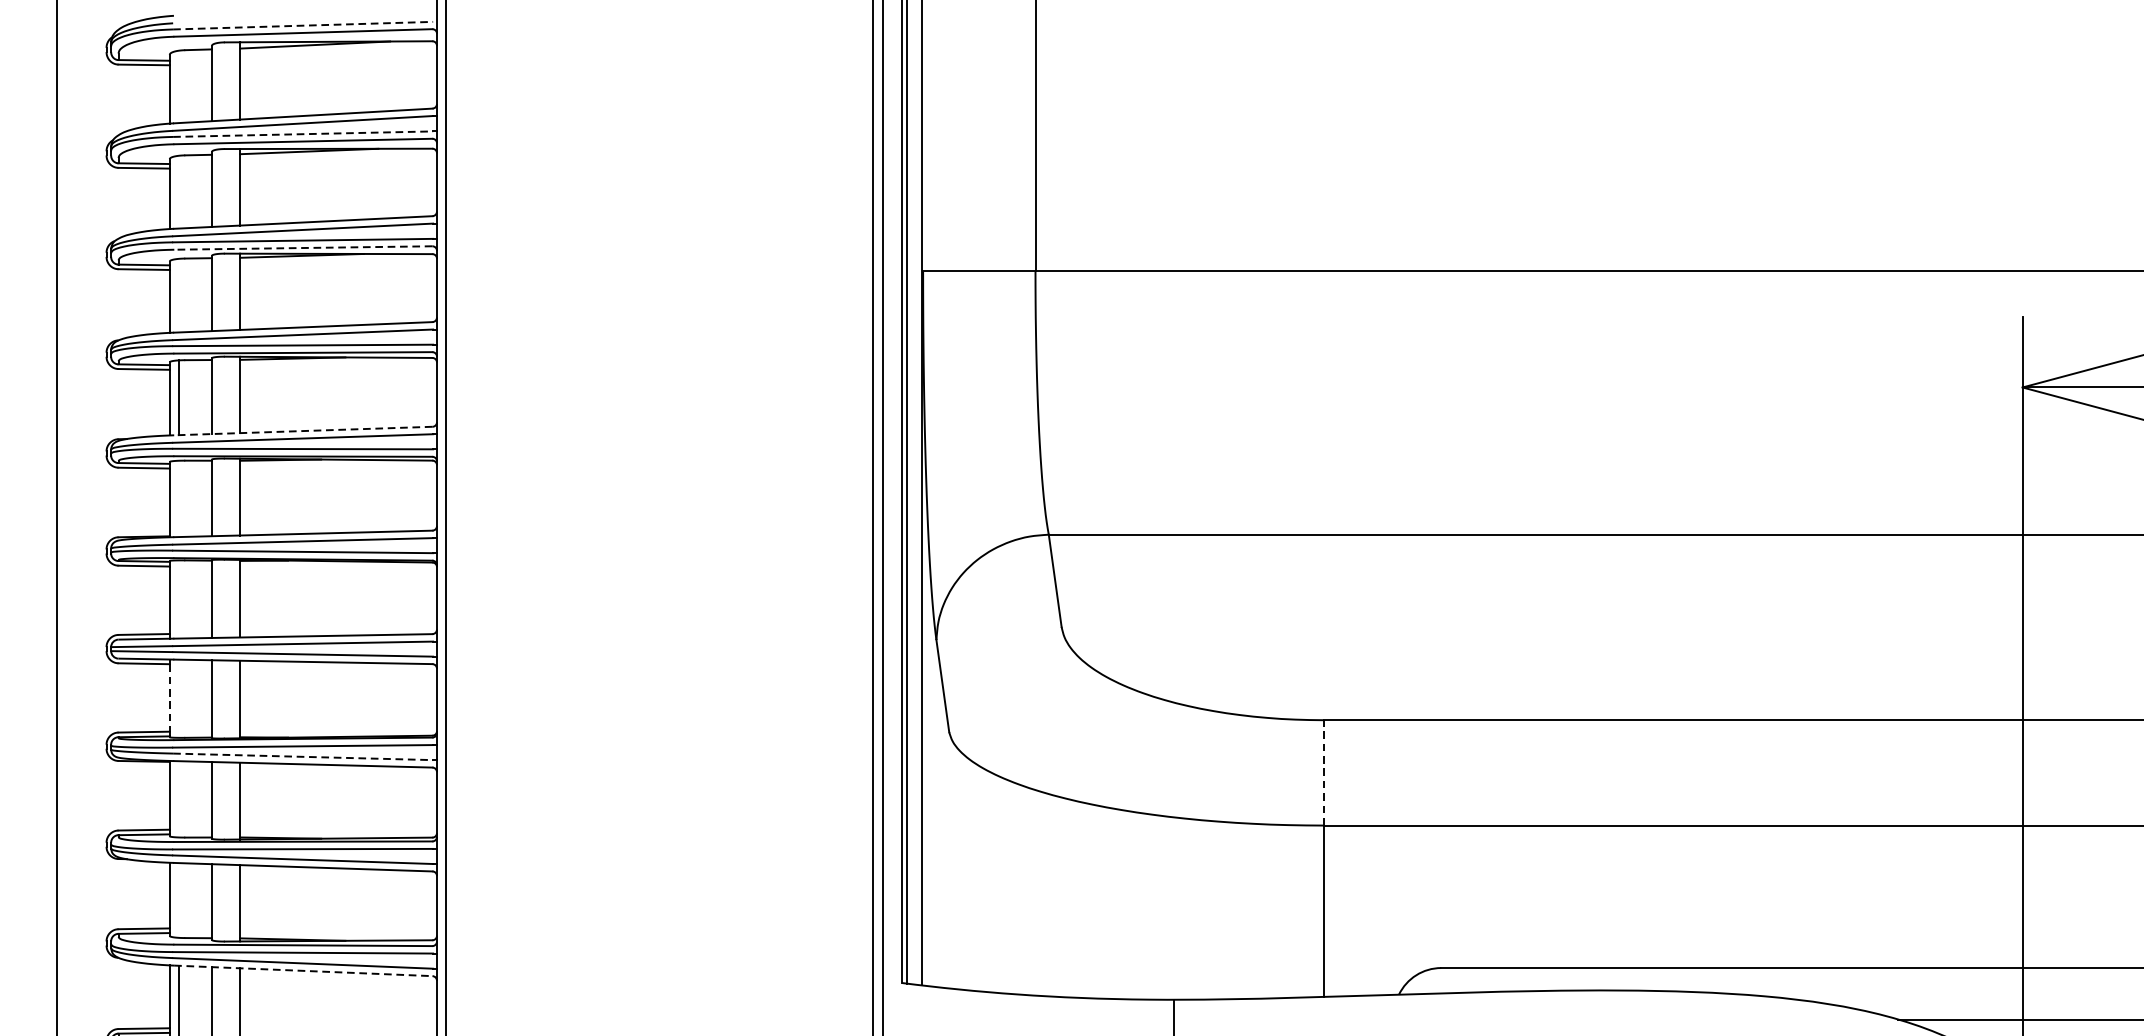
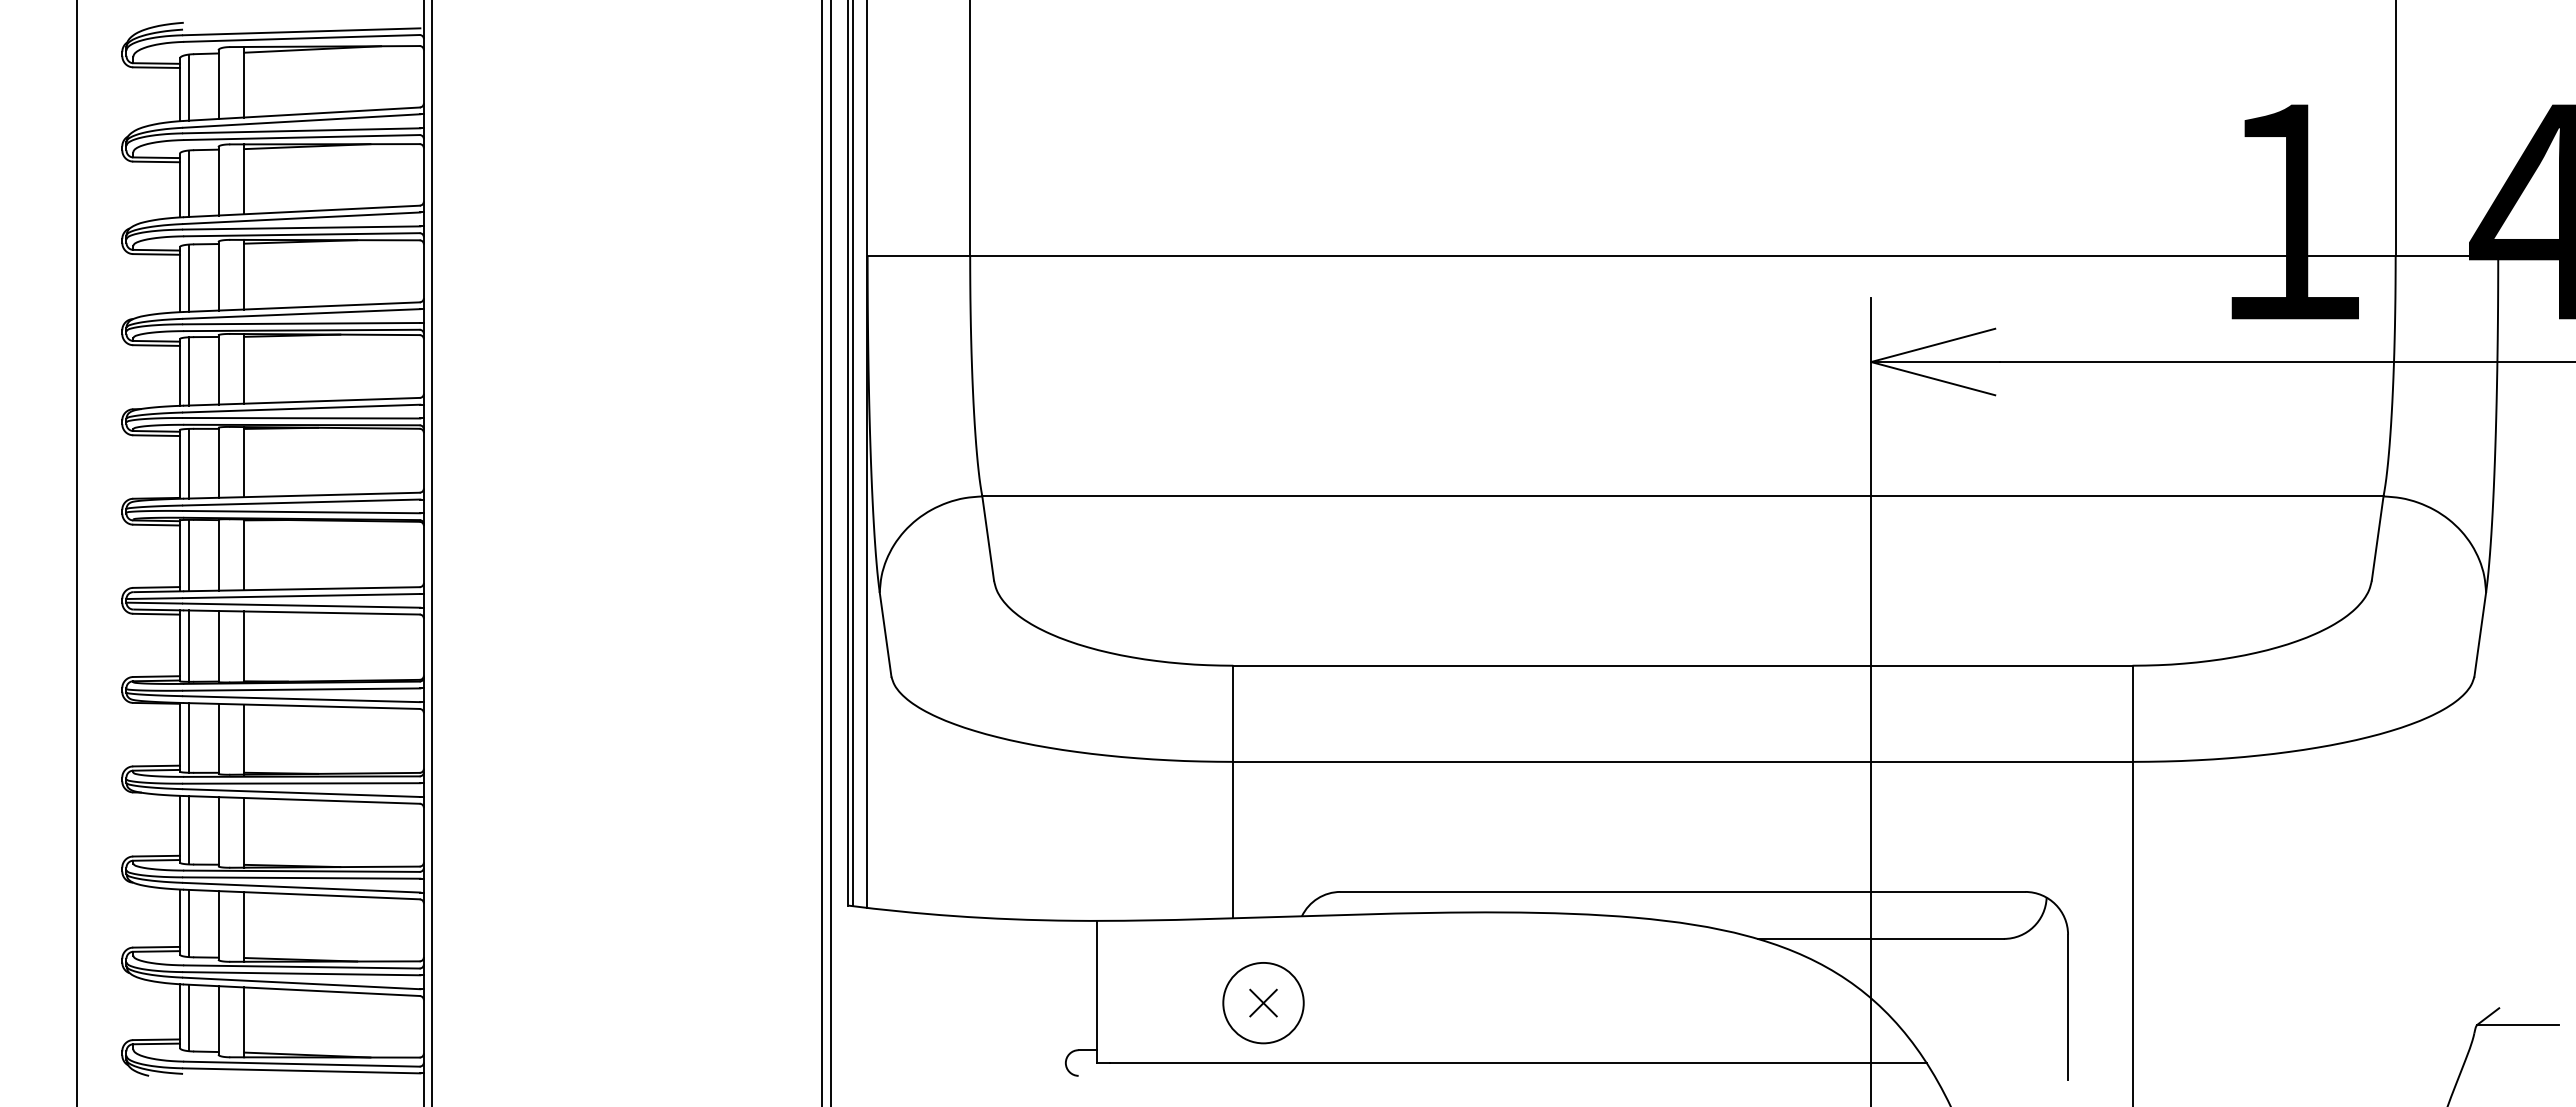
line: (302, 25) -> (301, 31), dashed -> solid
line: (179, 86) -> (188, 87), added
line: (302, 133) -> (301, 130), dashed -> solid
line: (179, 191) -> (188, 183), added
line: (302, 247) -> (301, 234), dashed -> solid
line: (179, 294) -> (188, 277), added
line: (302, 430) -> (301, 401), dashed -> solid
line: (179, 498) -> (188, 463), added
line: (179, 599) -> (188, 555), added
line: (169, 698) -> (179, 645), dashed -> solid
line: (179, 698) -> (188, 645), added
line: (302, 757) -> (301, 699), dashed -> solid
line: (1323, 772) -> (1233, 713), dashed -> solid
line: (179, 798) -> (188, 737), added
line: (179, 900) -> (188, 830), added
line: (303, 970) -> (302, 894), dashed -> solid

